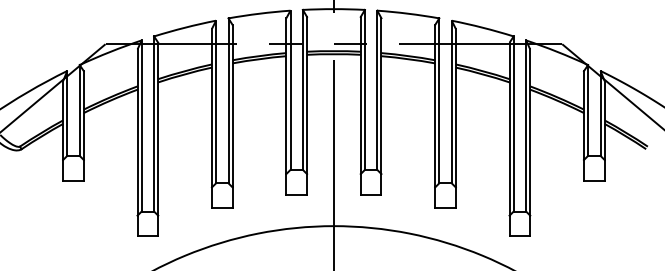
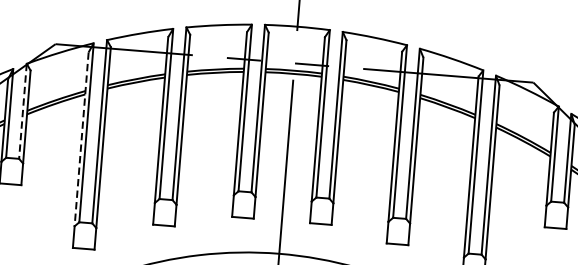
line: (79, 110) -> (22, 111), solid -> dashed
line: (137, 133) -> (81, 140), solid -> dashed

